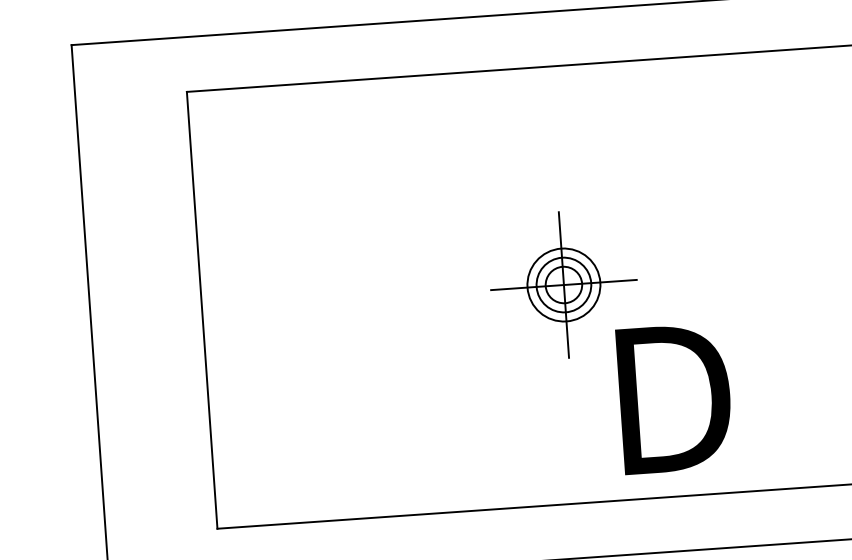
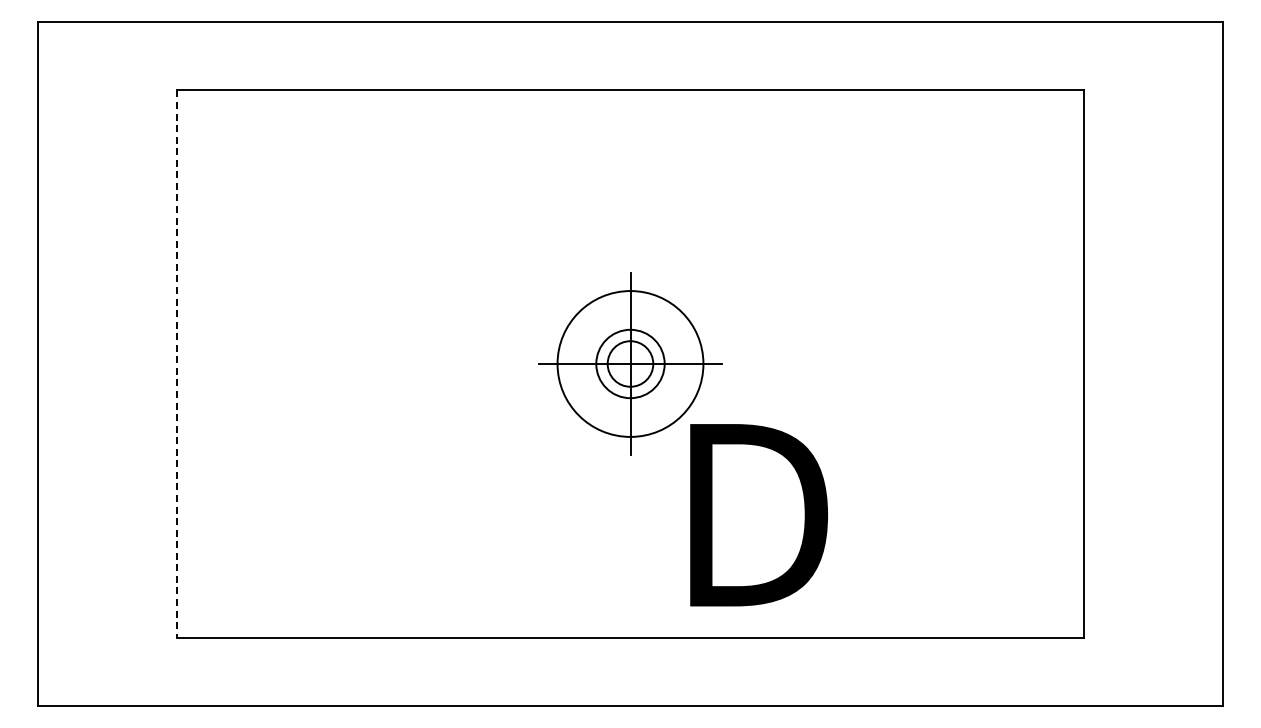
circle: (563, 284) -> (630, 363), size x1.6
line: (202, 310) -> (177, 364), solid -> dashed

